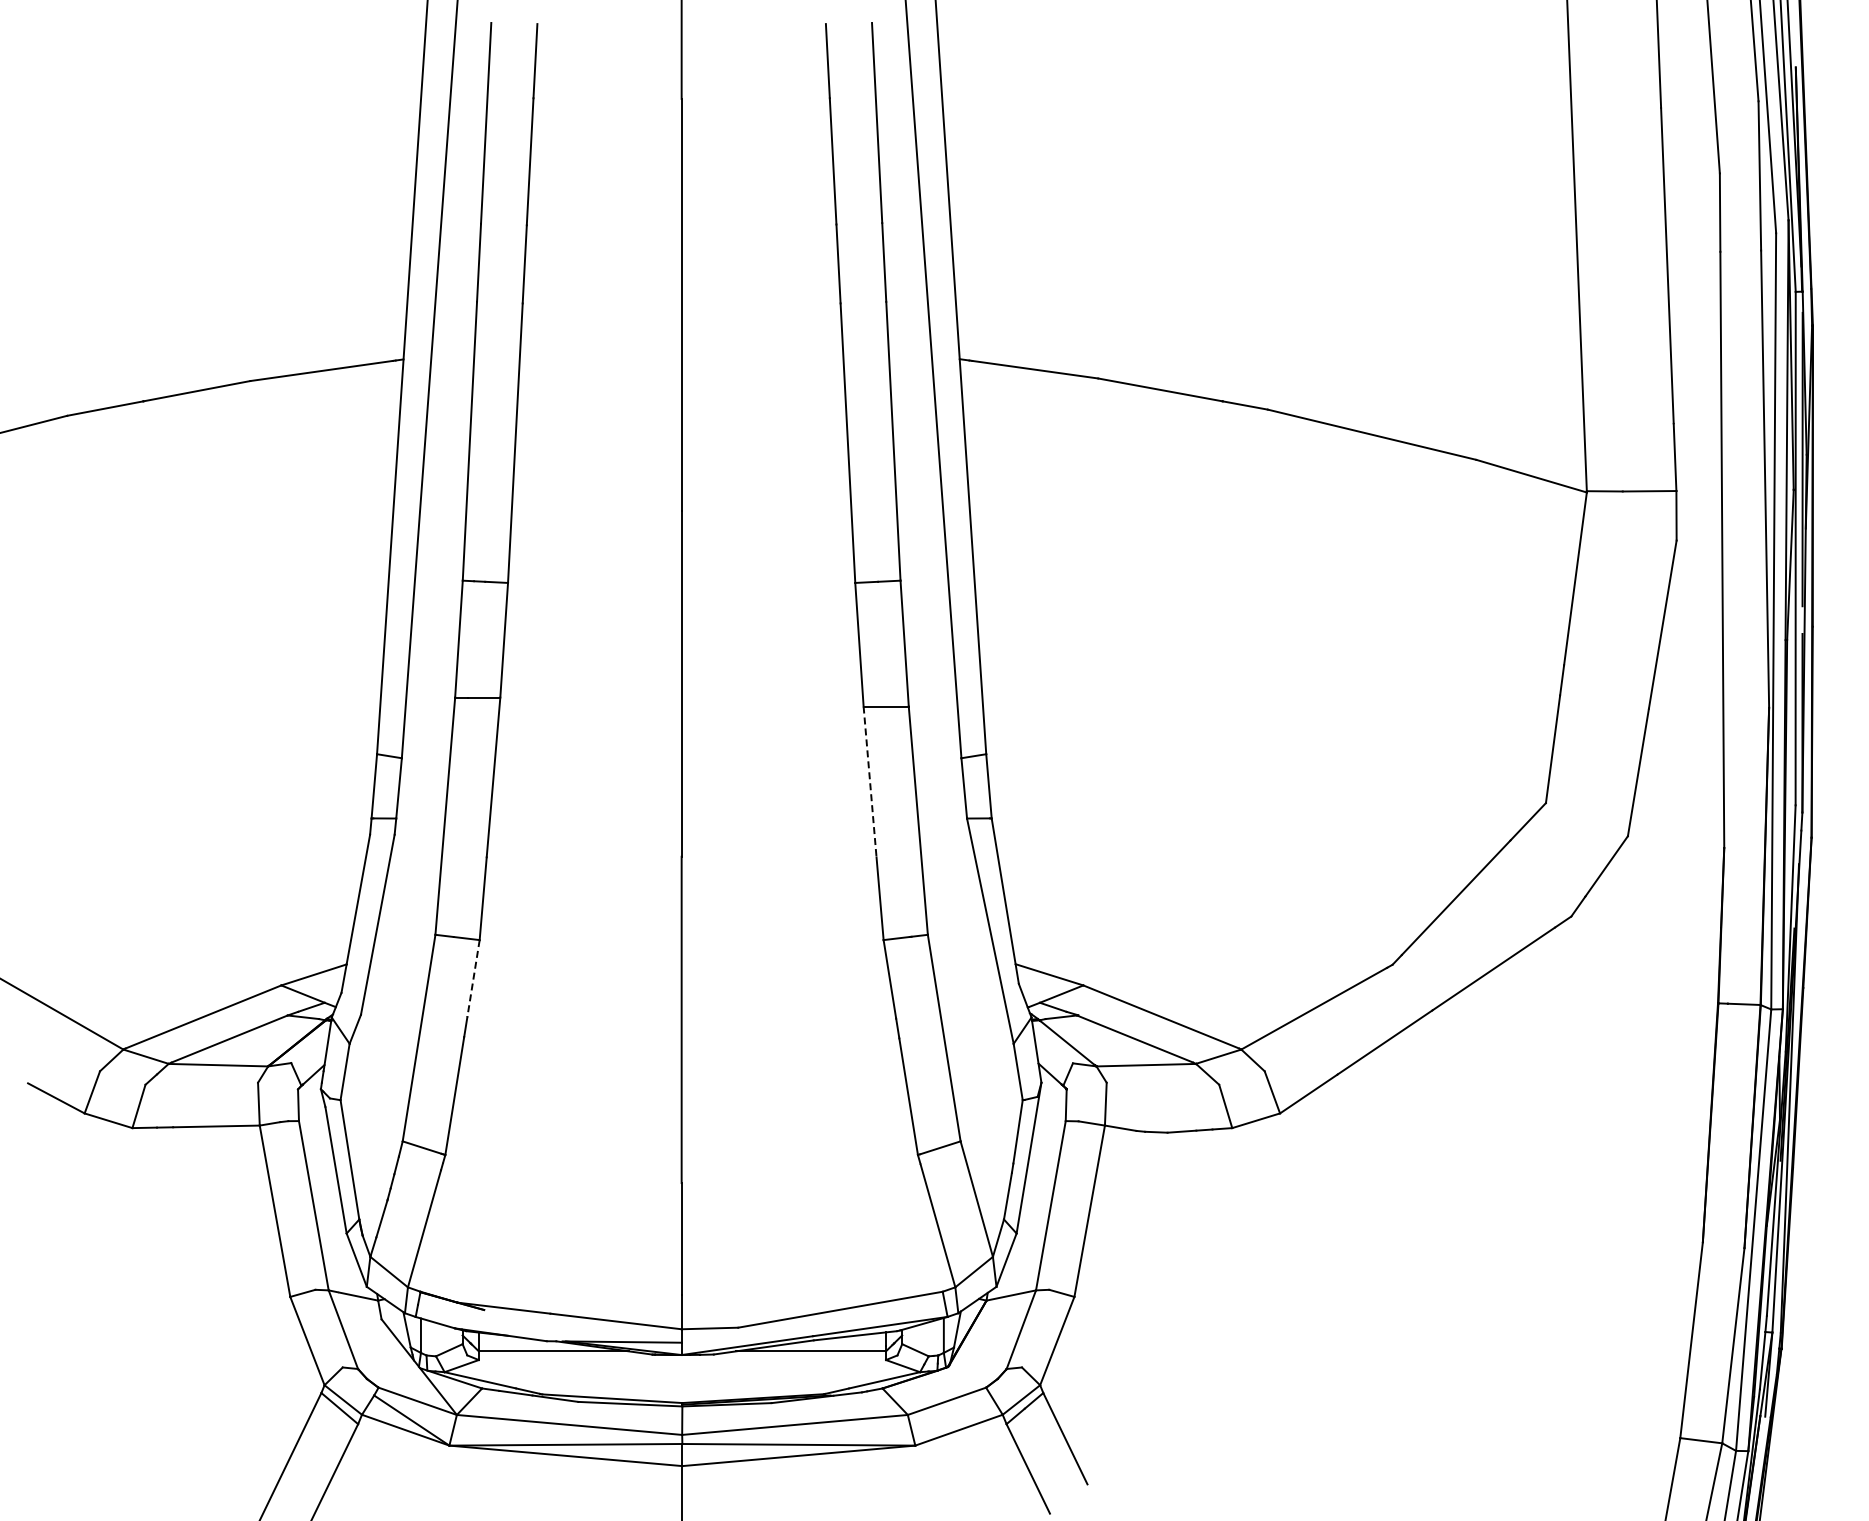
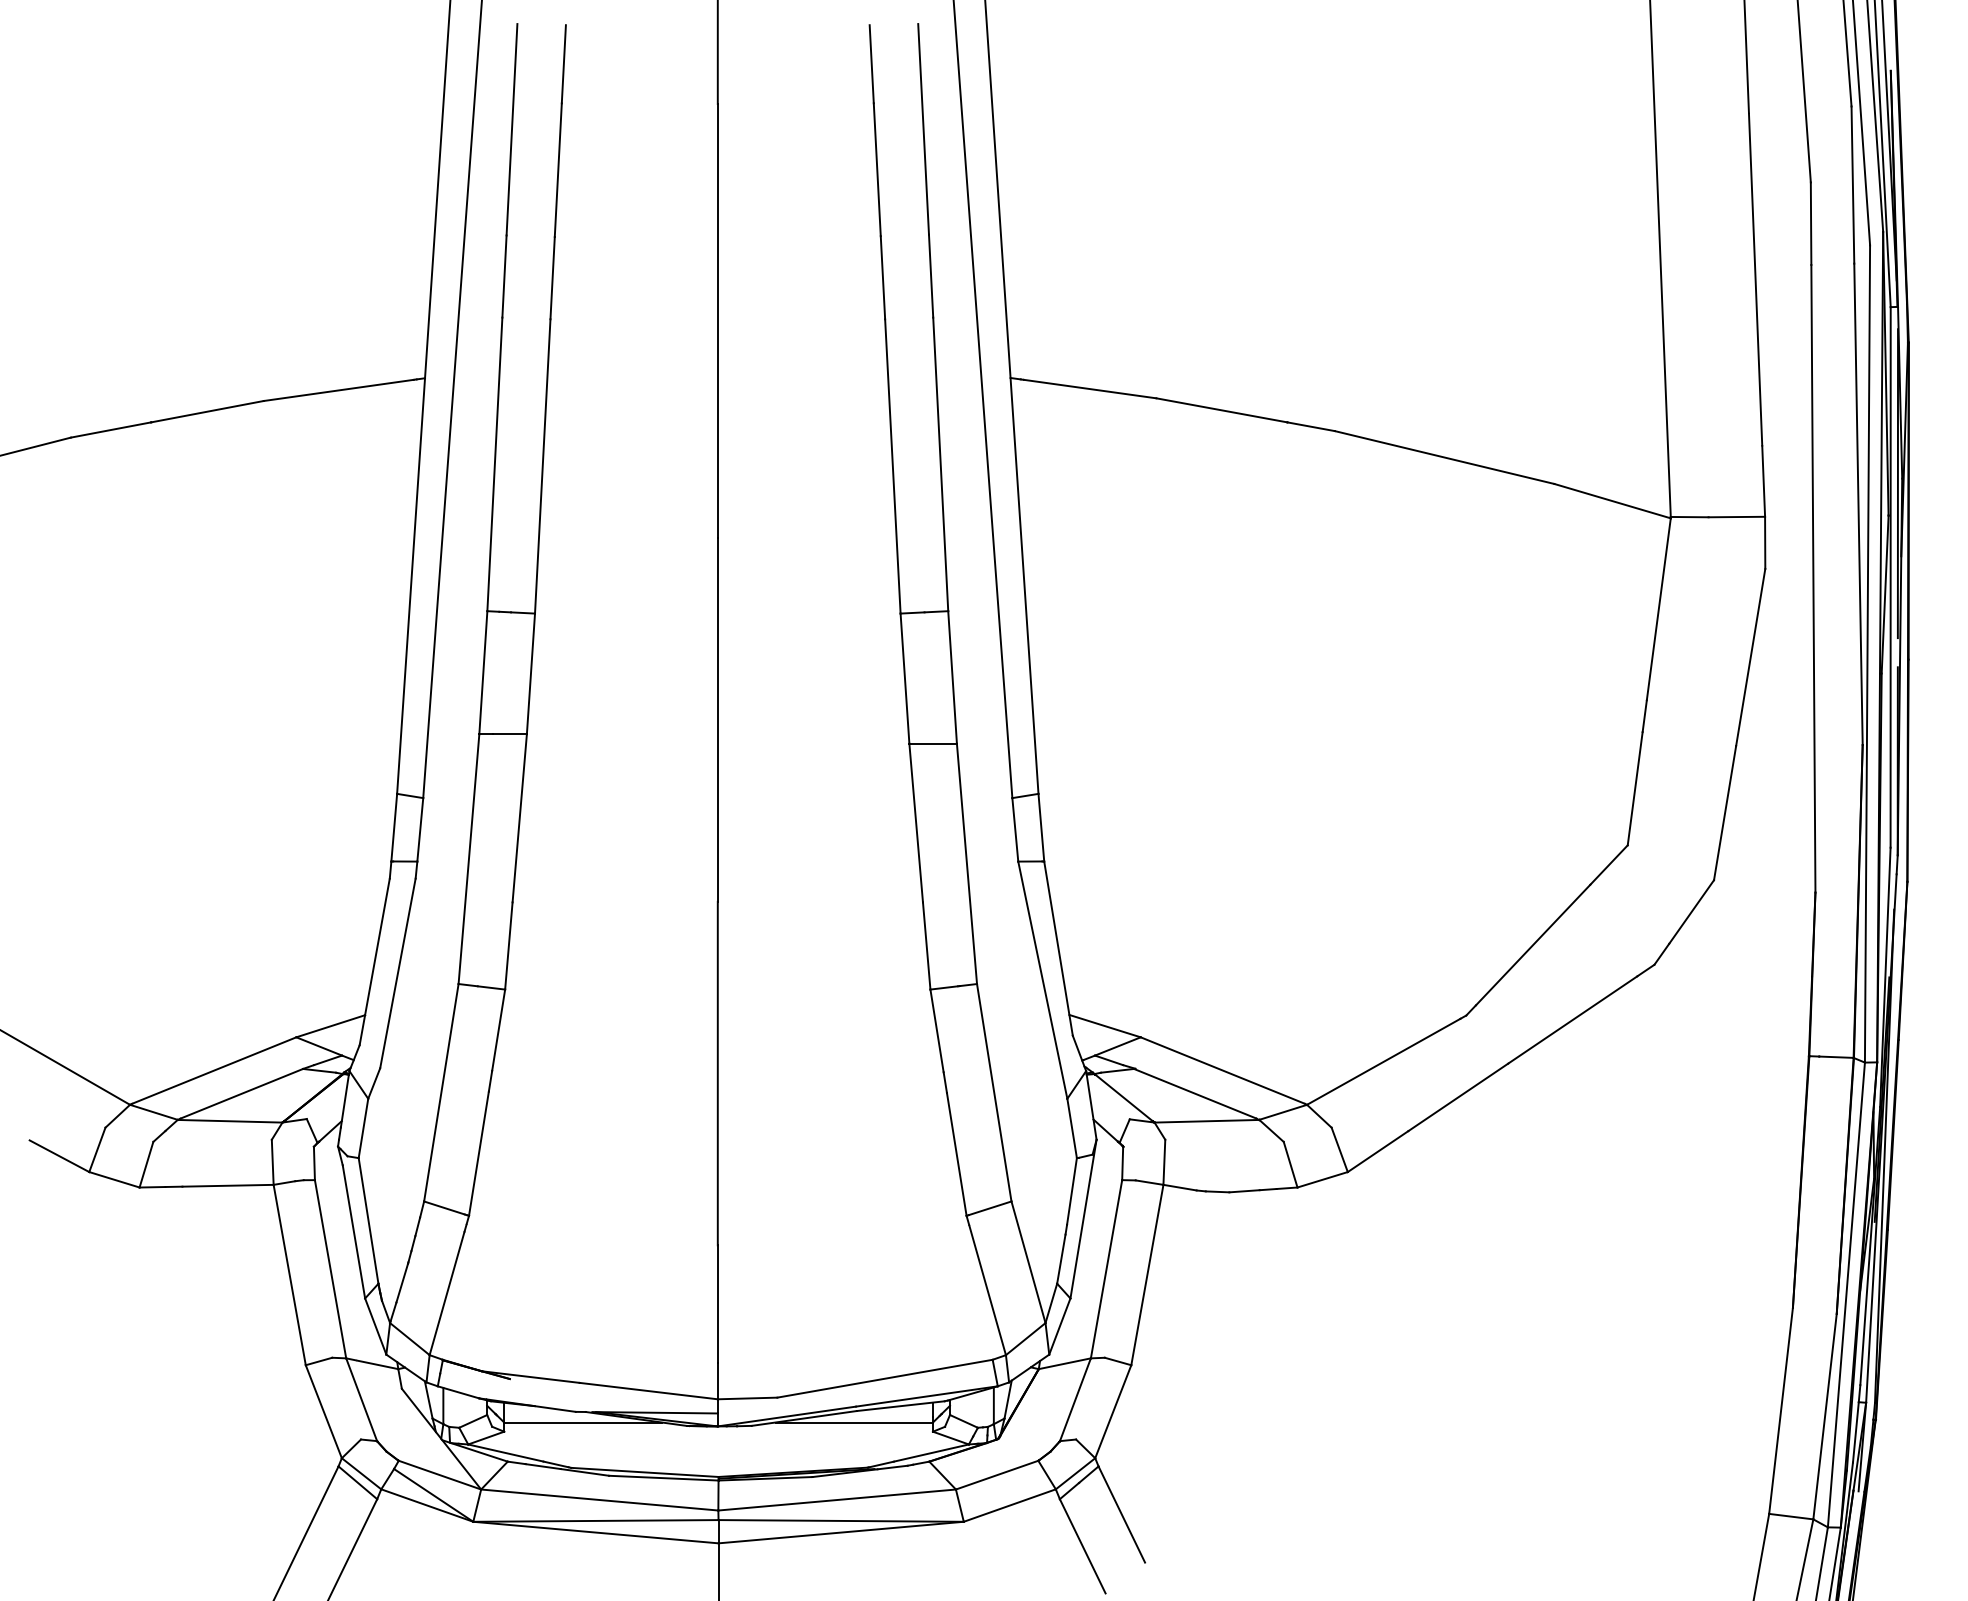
line: (870, 781) -> (916, 822), dashed -> solid
line: (473, 979) -> (498, 1031), dashed -> solid

